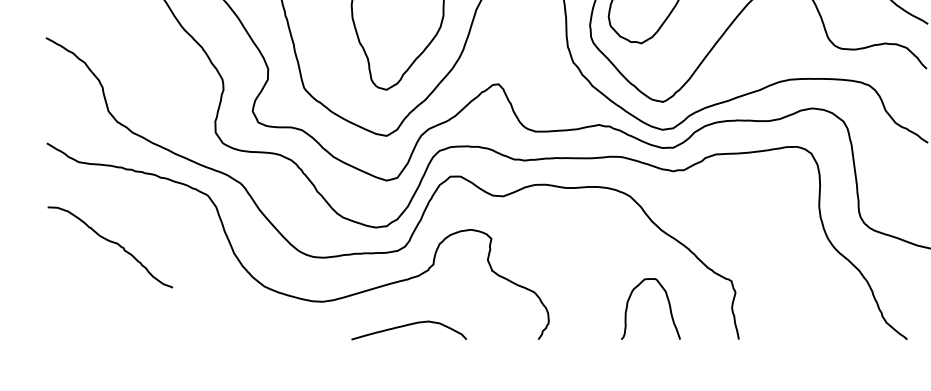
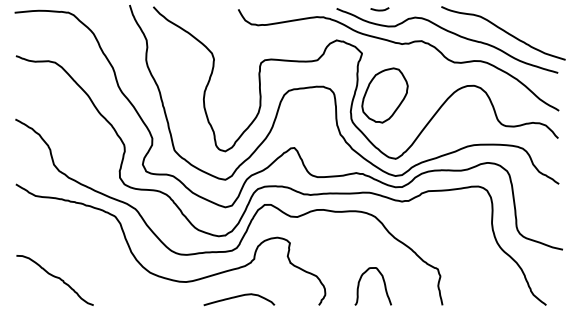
curve: (112, 244) -> (56, 278), moved
curve: (667, 304) -> (383, 283), moved

